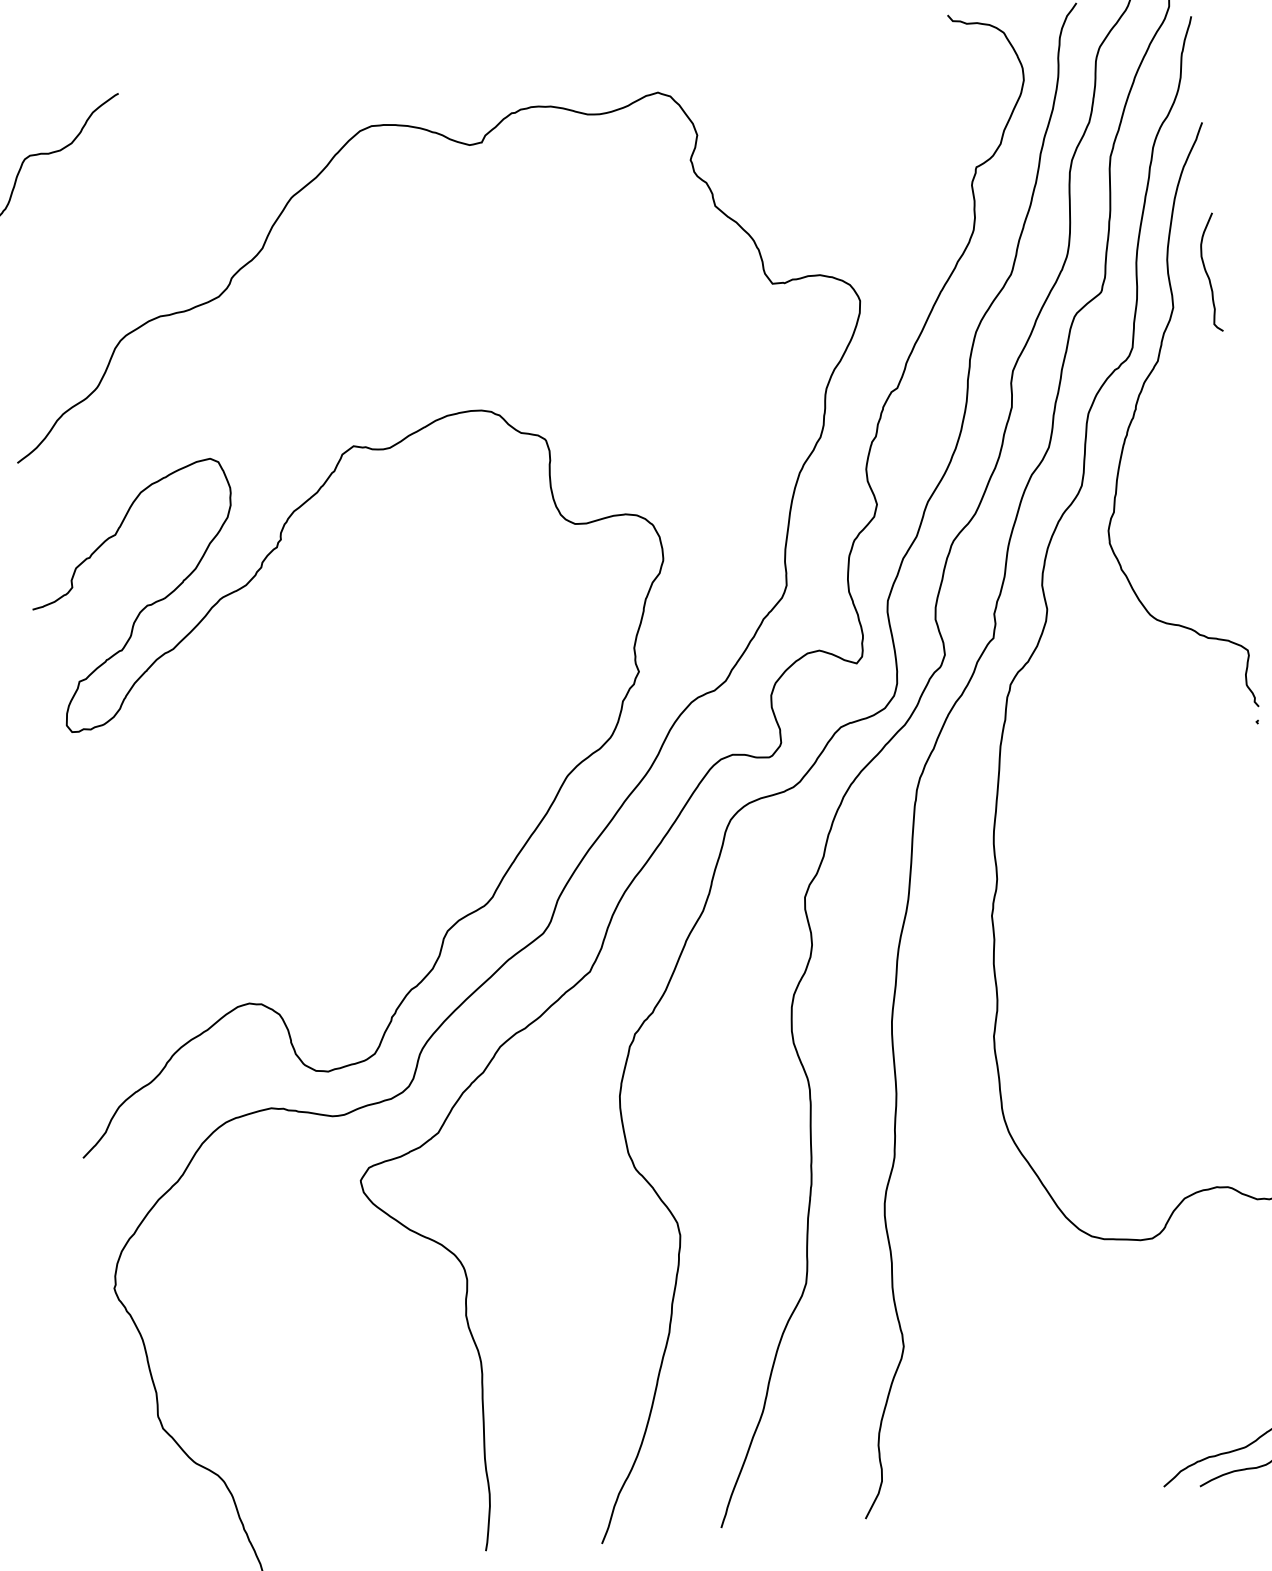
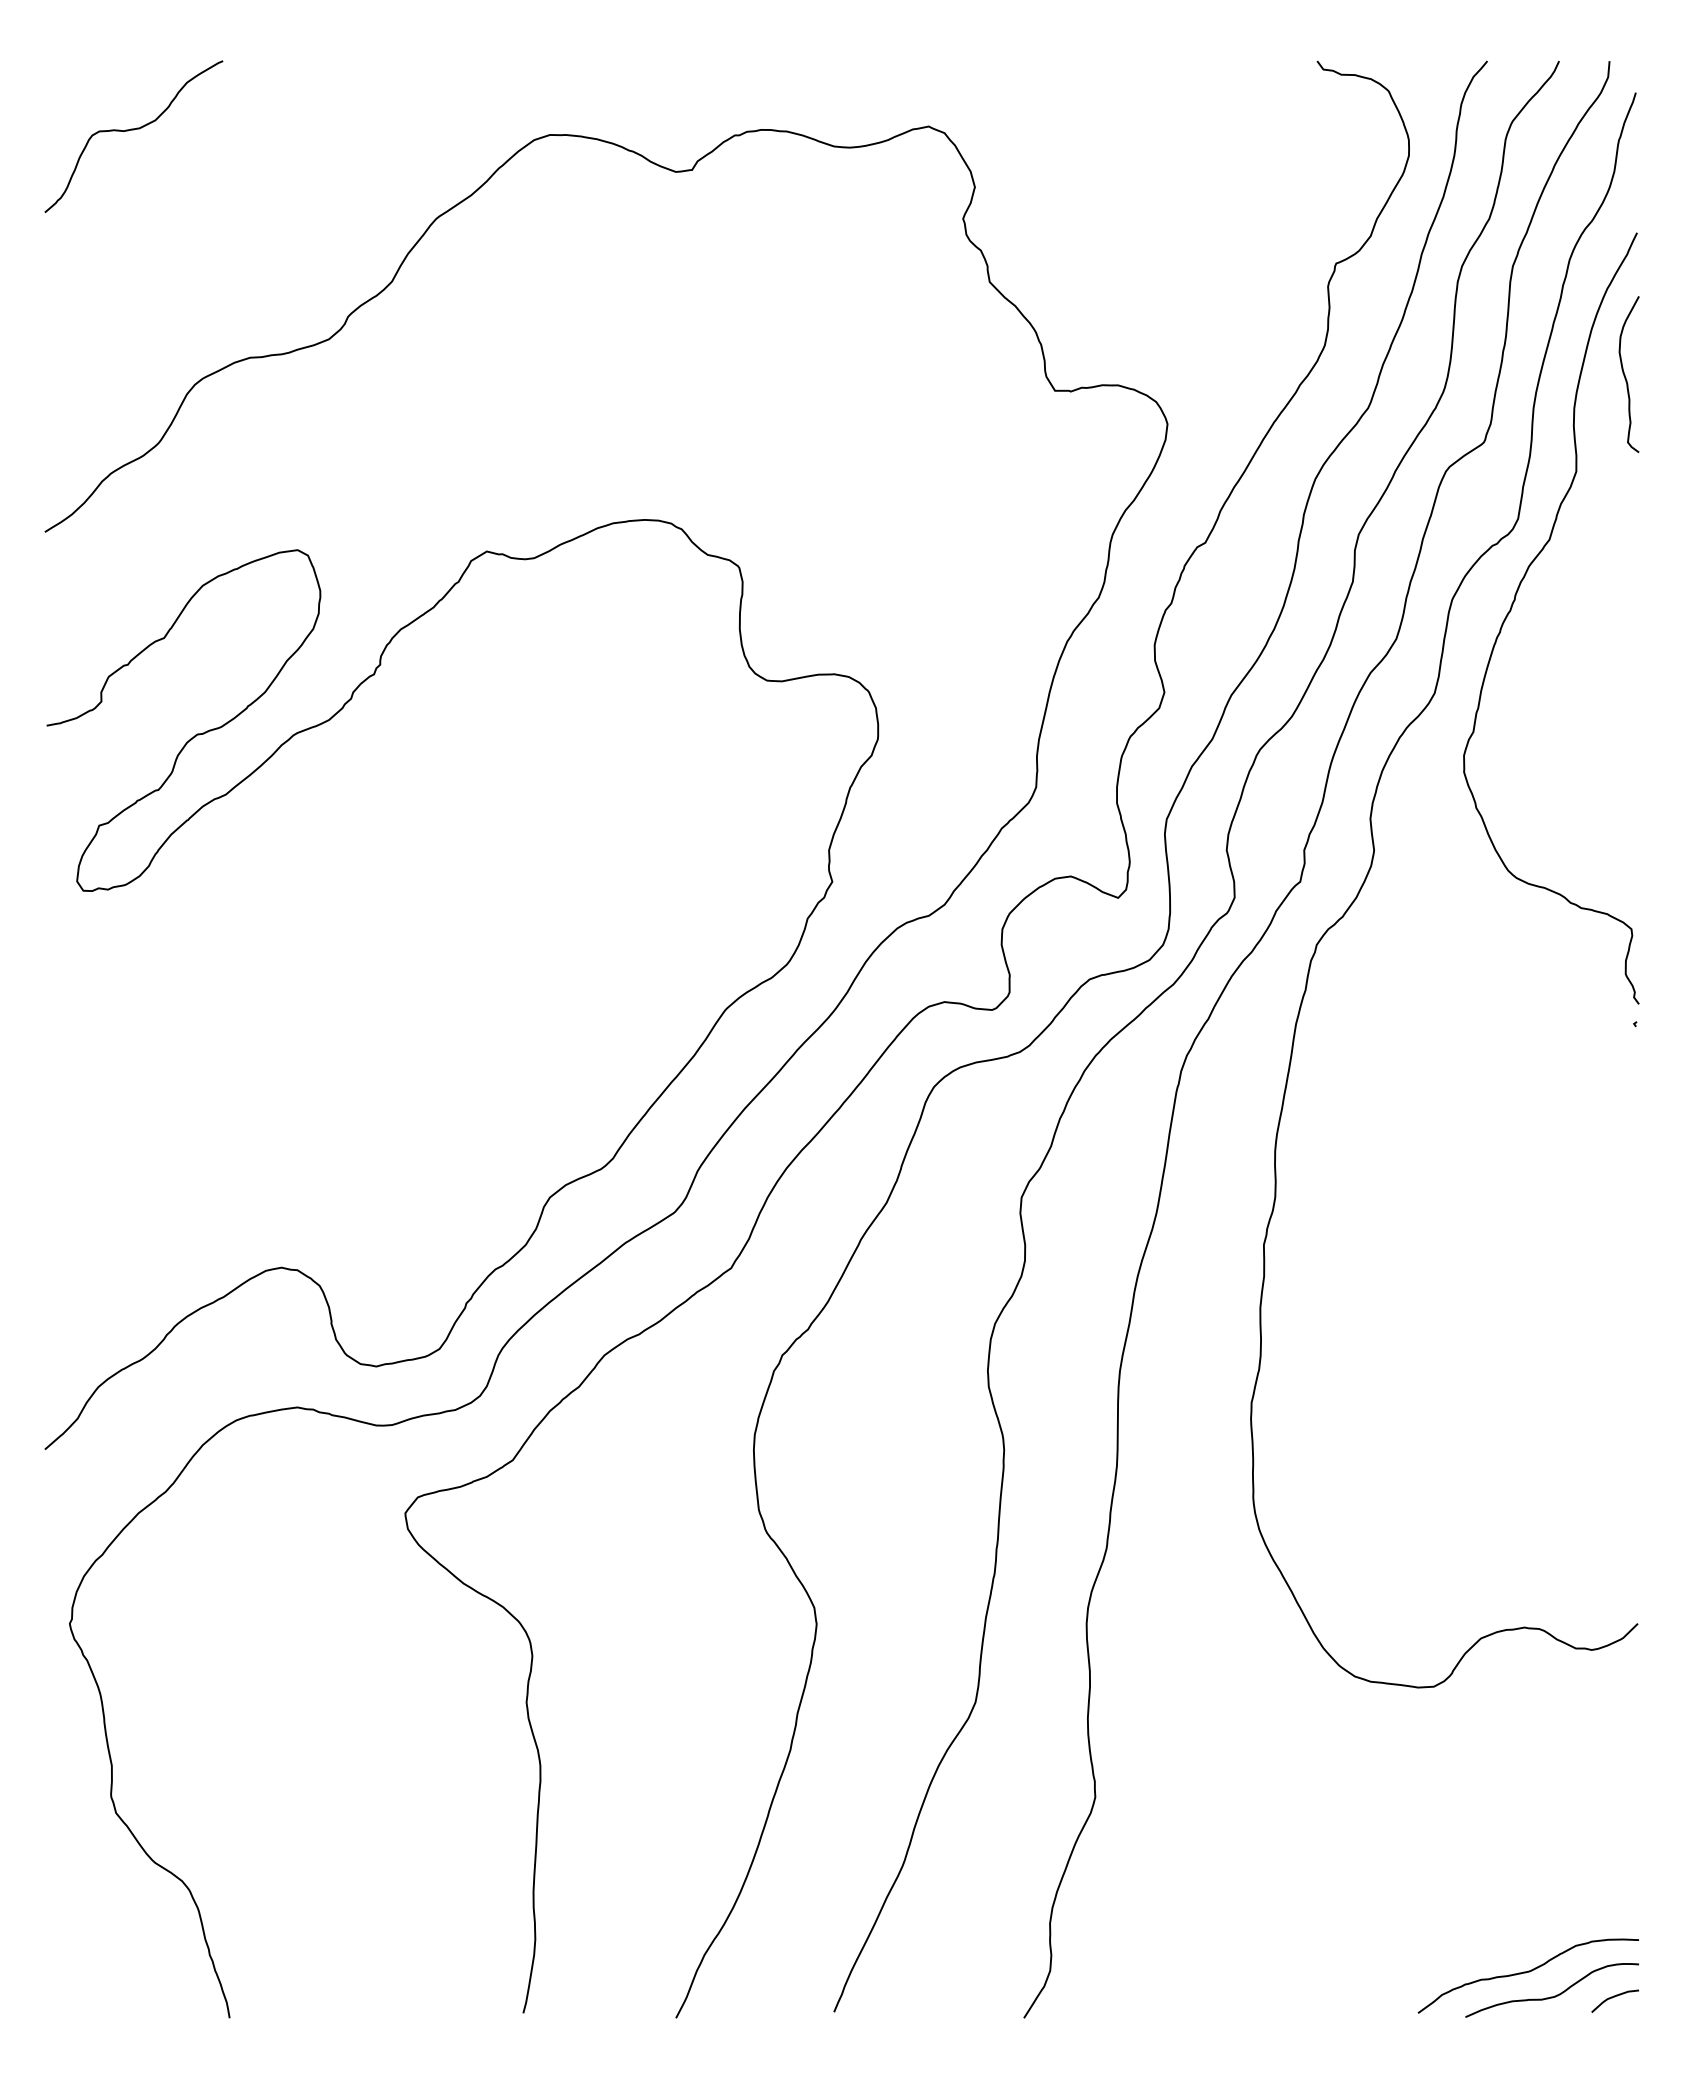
curve: (1207, 273) -> (1625, 374), moved

